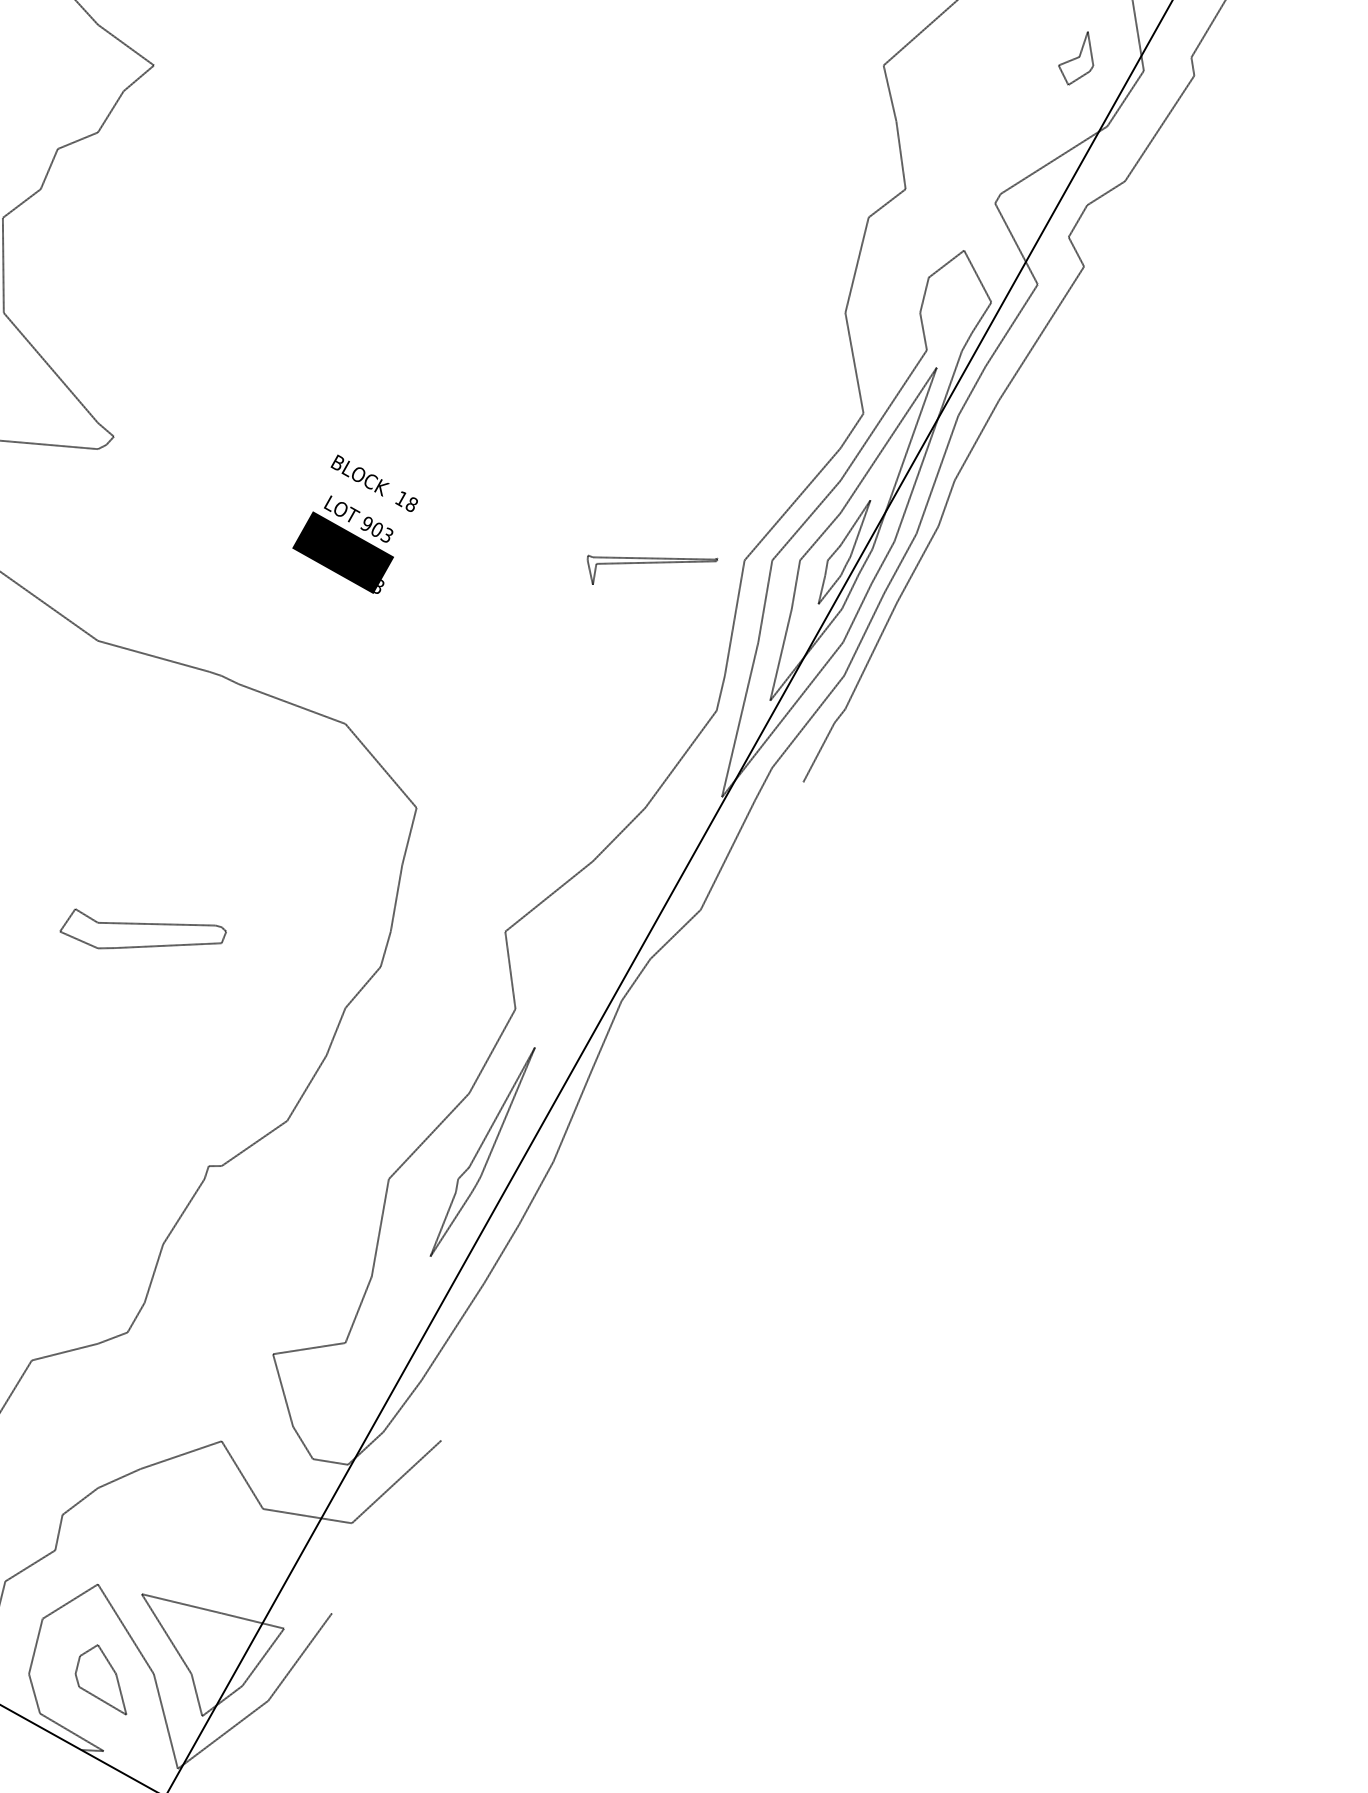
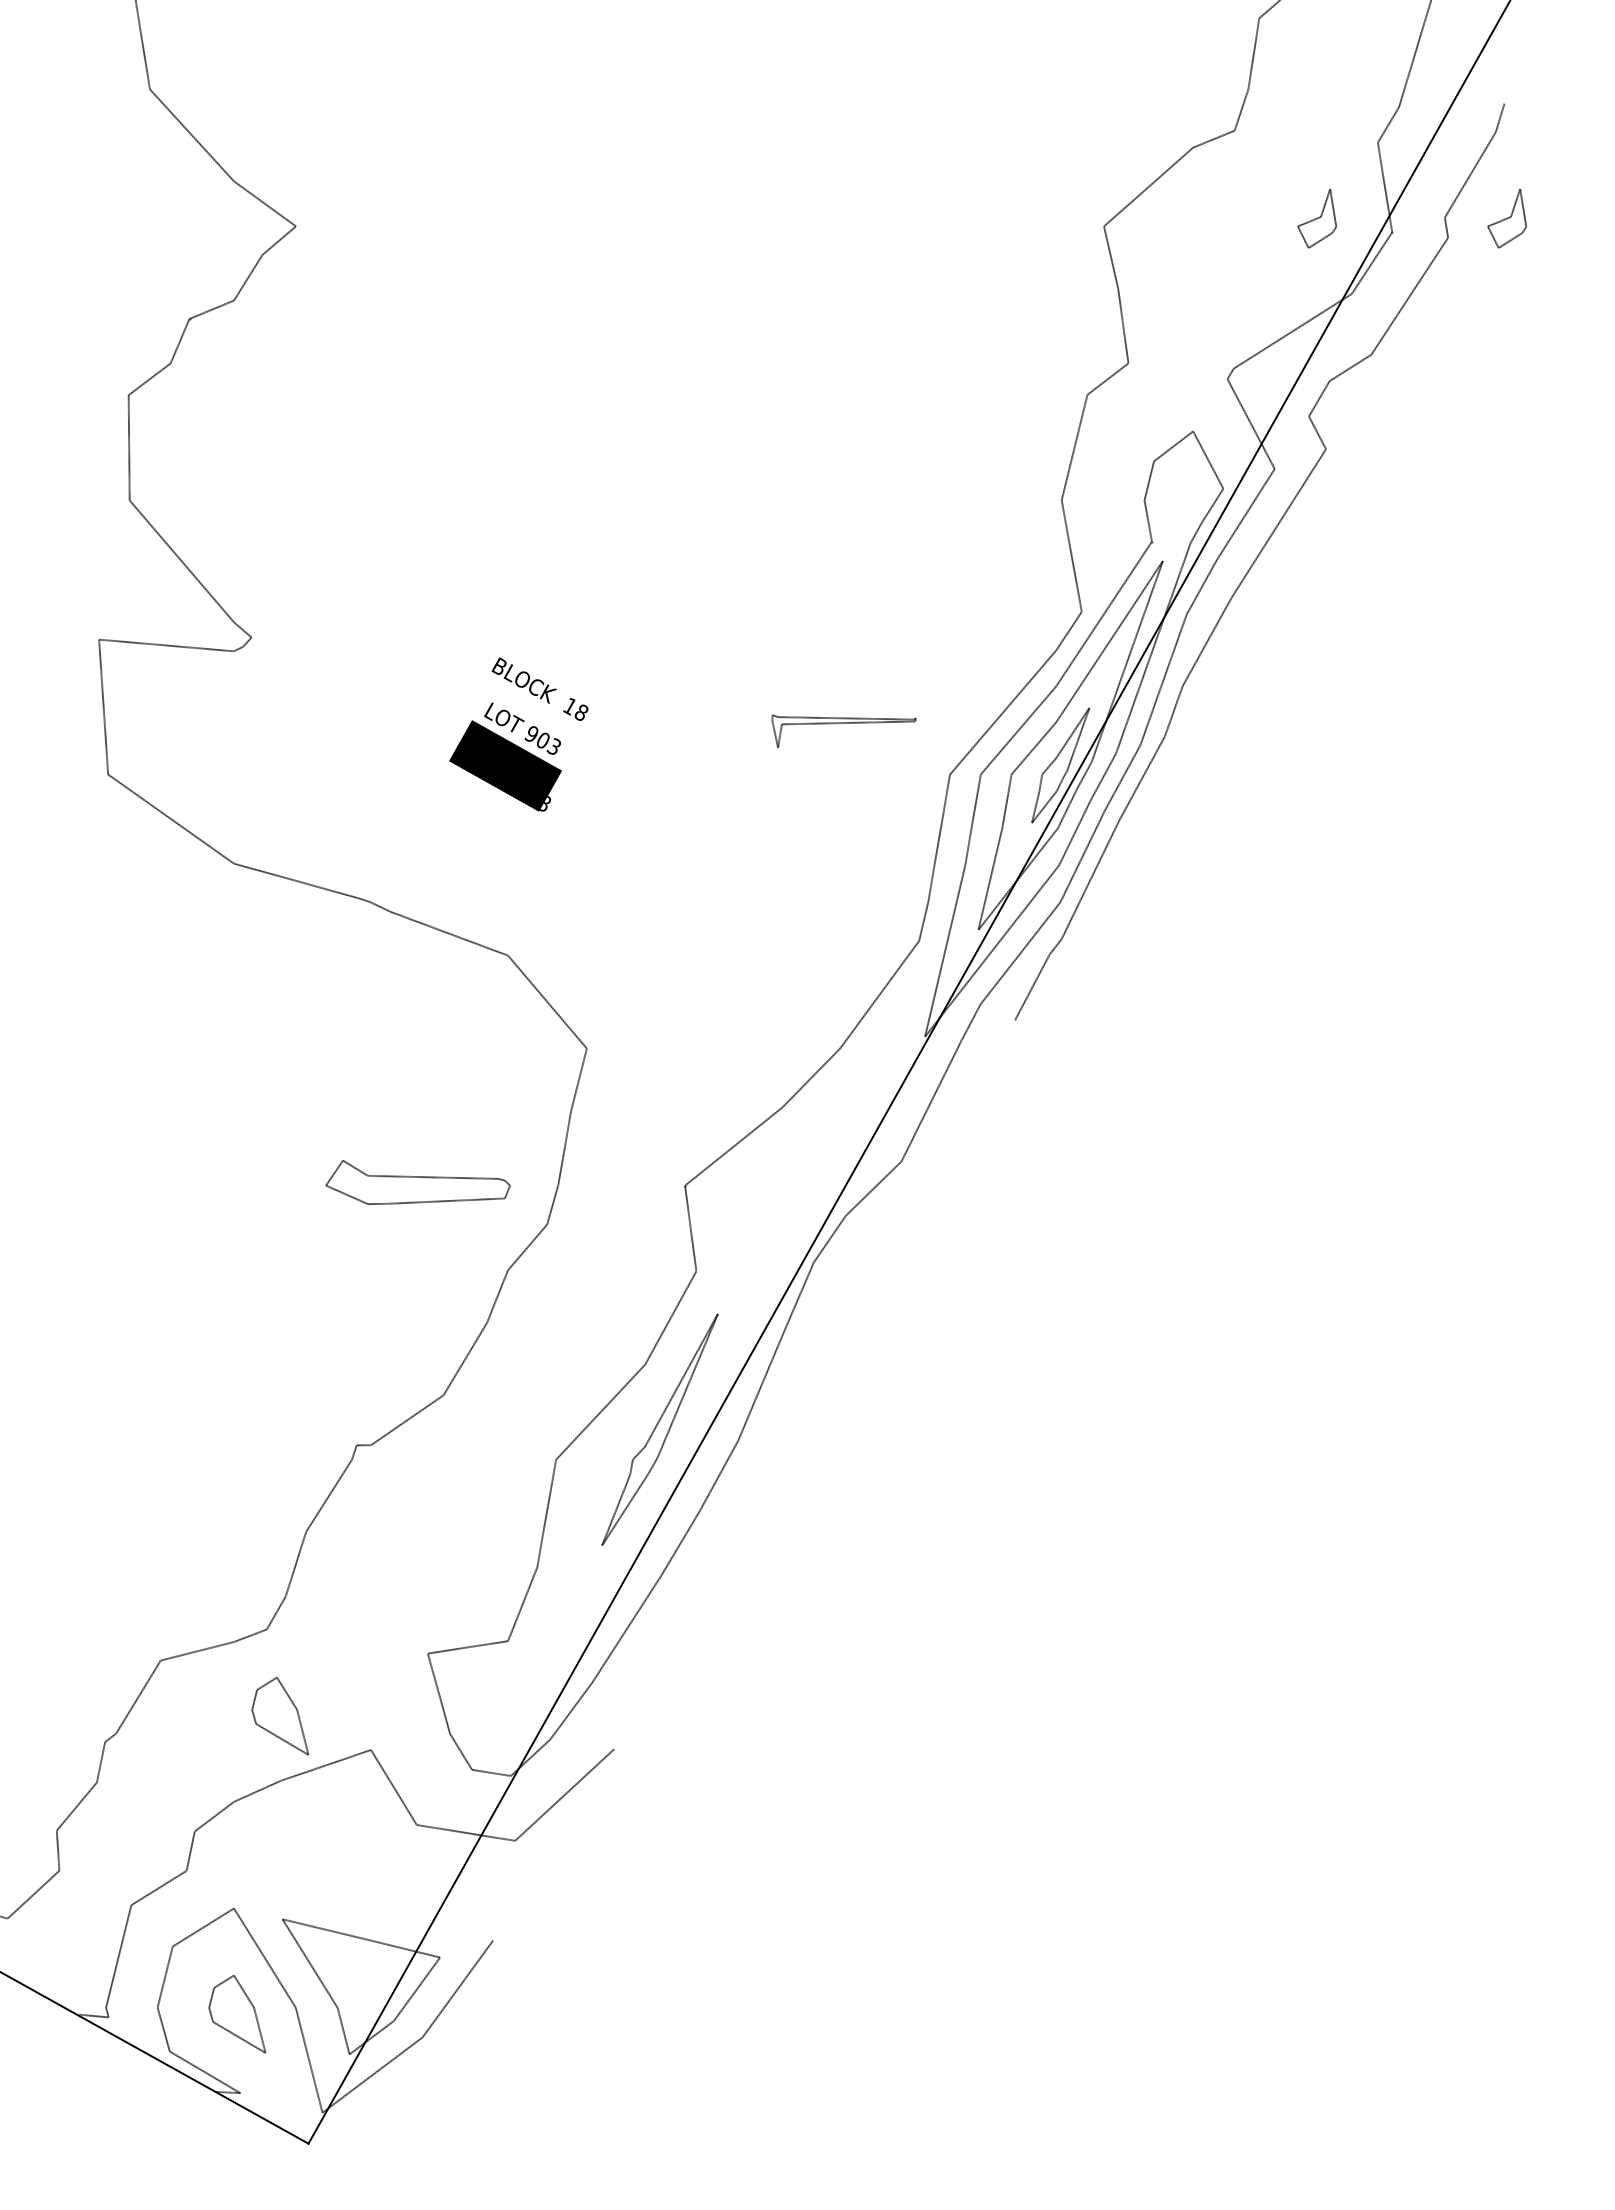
part: (1247, 58) -> (1507, 218), added
part: (651, 563) -> (843, 723), moved
part: (142, 928) -> (417, 1182), moved
part: (139, 1411) -> (280, 1716), added

